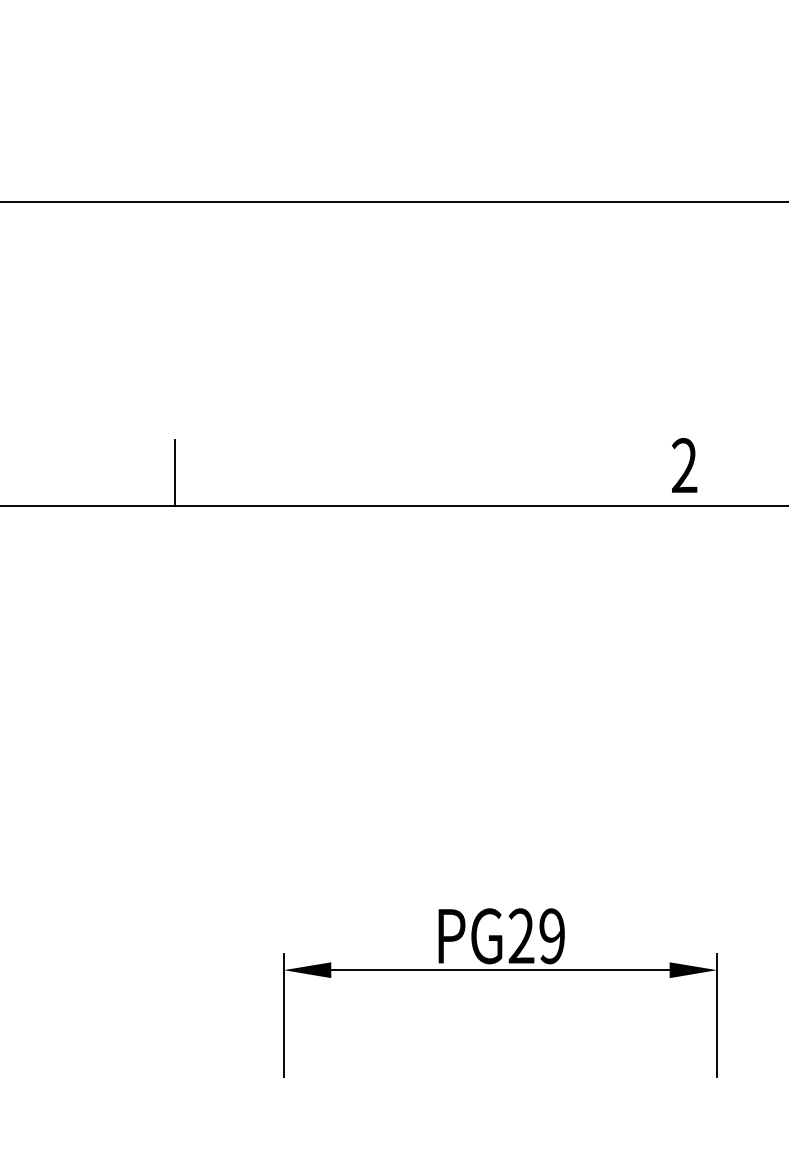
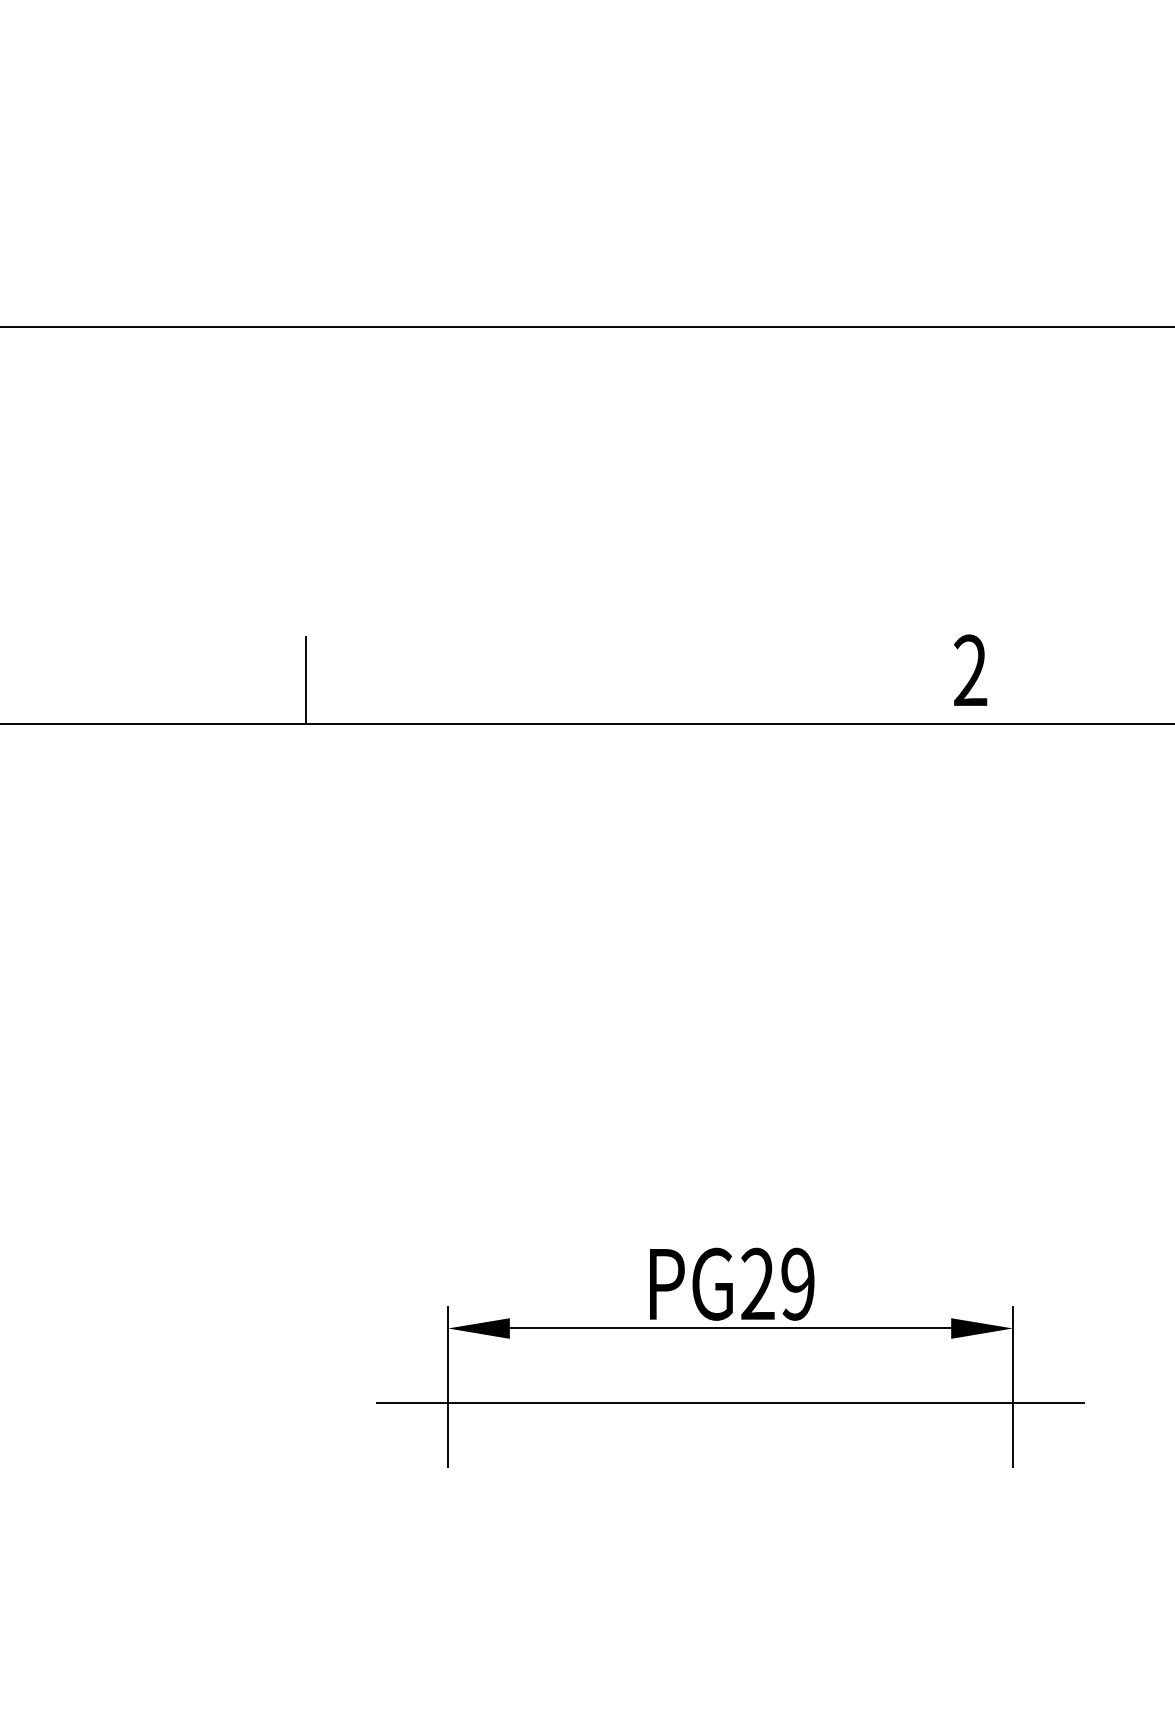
line: (500, 1027) -> (730, 1403), added

